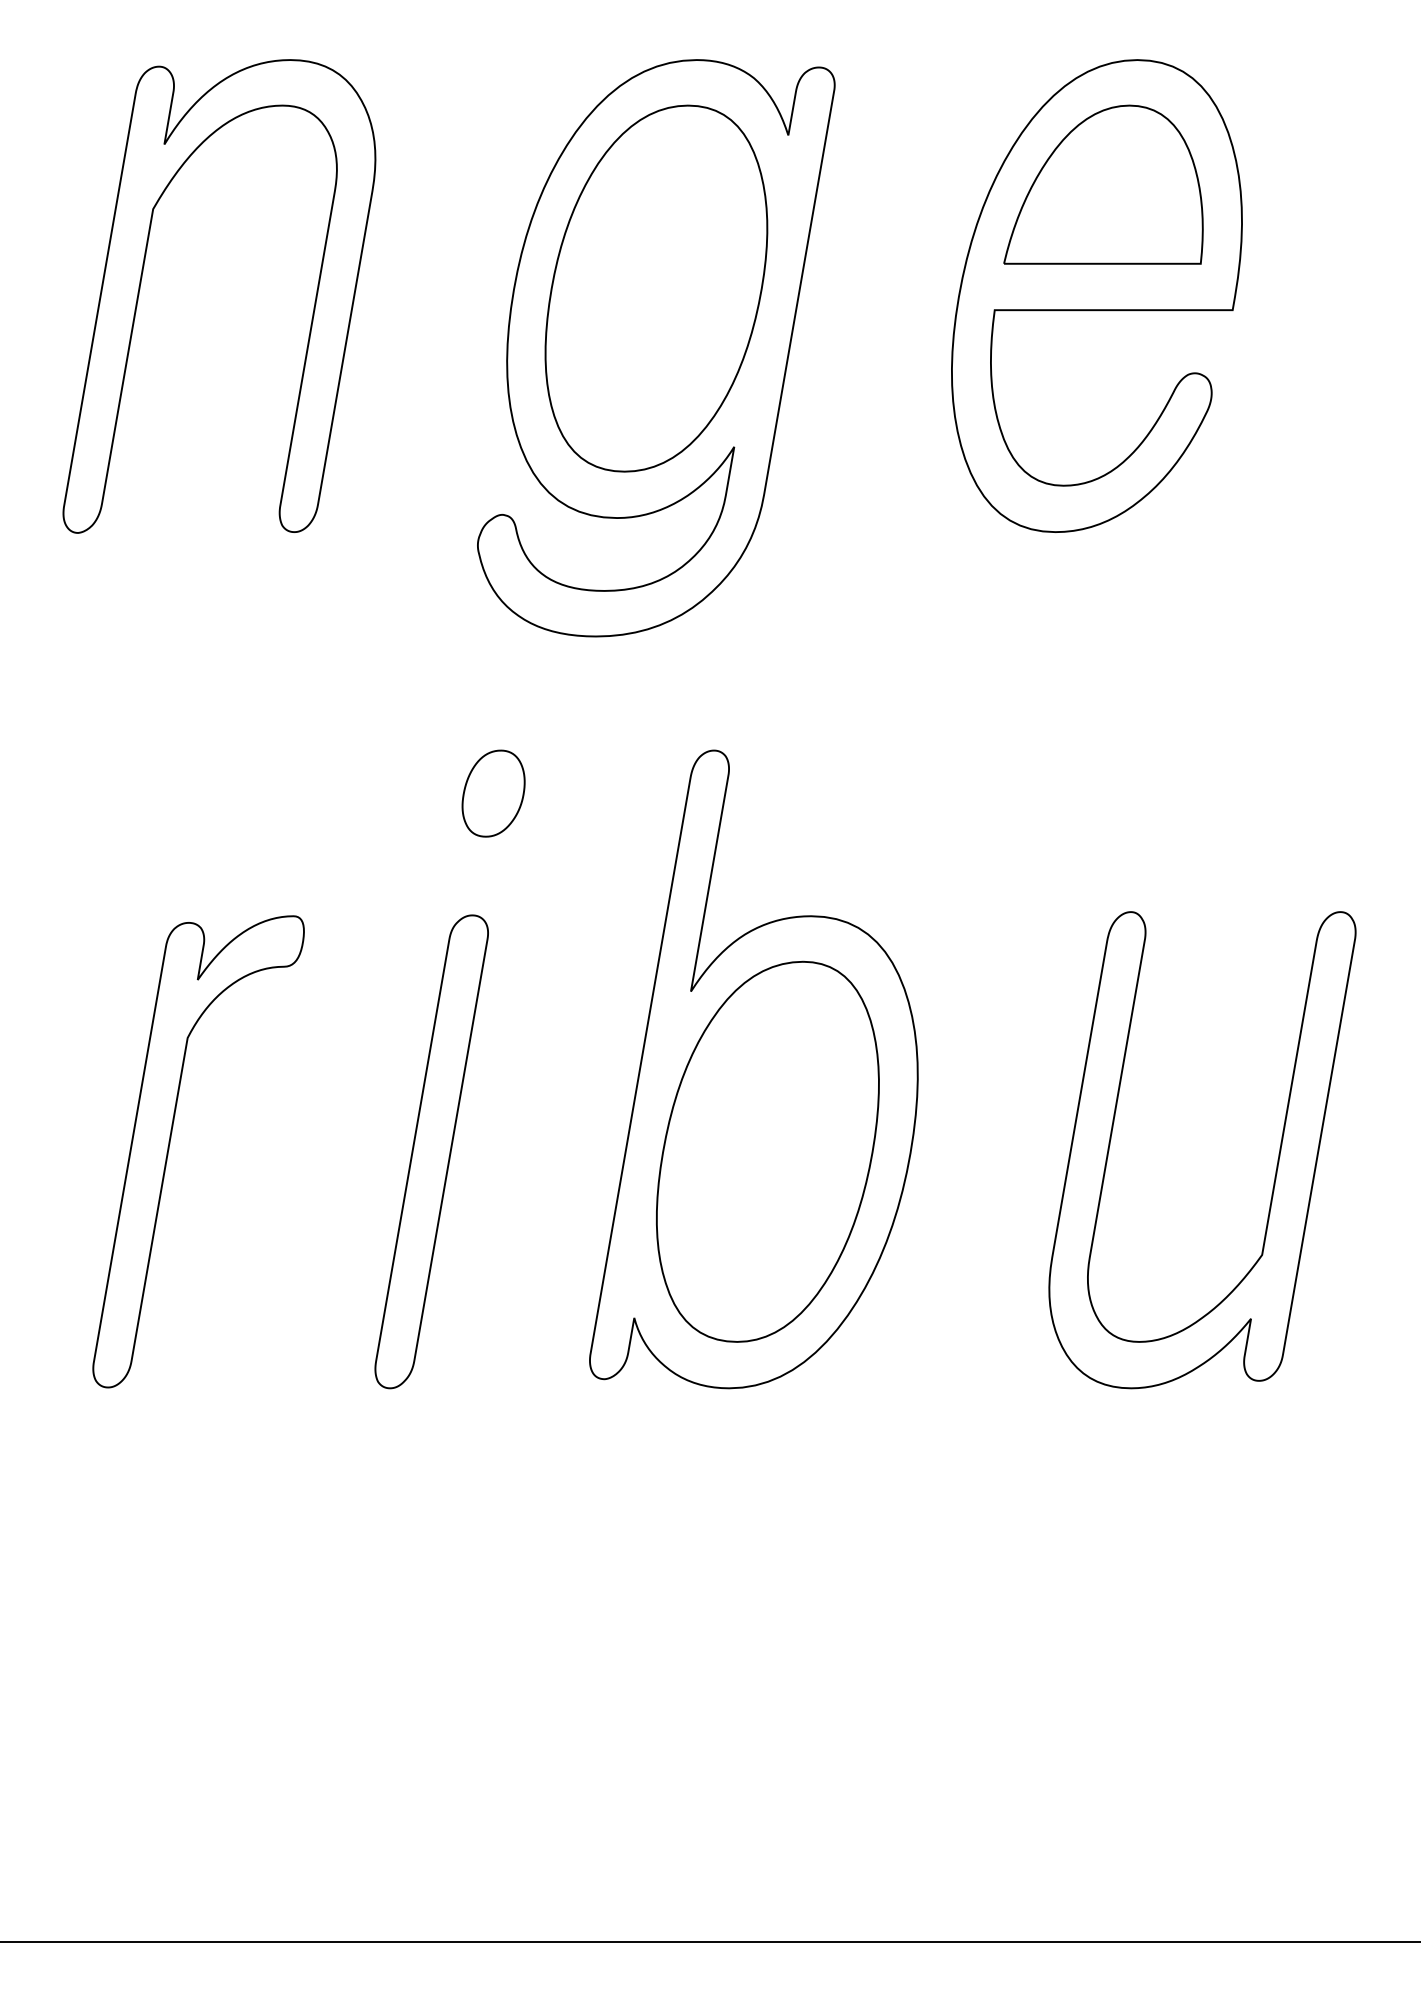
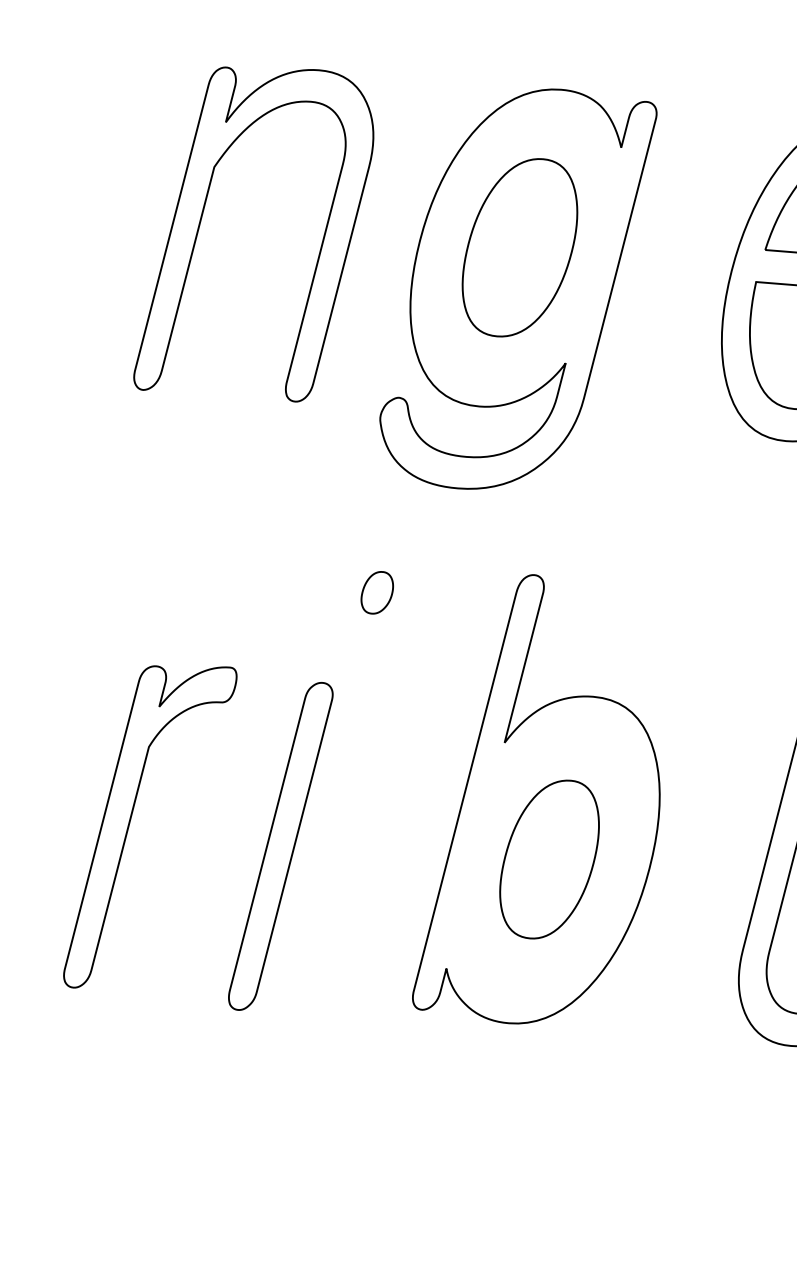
part: (142, 278) -> (202, 215), moved
part: (656, 288) -> (520, 247), size x0.7
part: (493, 793) -> (377, 592), size x0.7
part: (431, 1151) -> (280, 846), moved
part: (767, 1151) -> (549, 859), size x0.6

